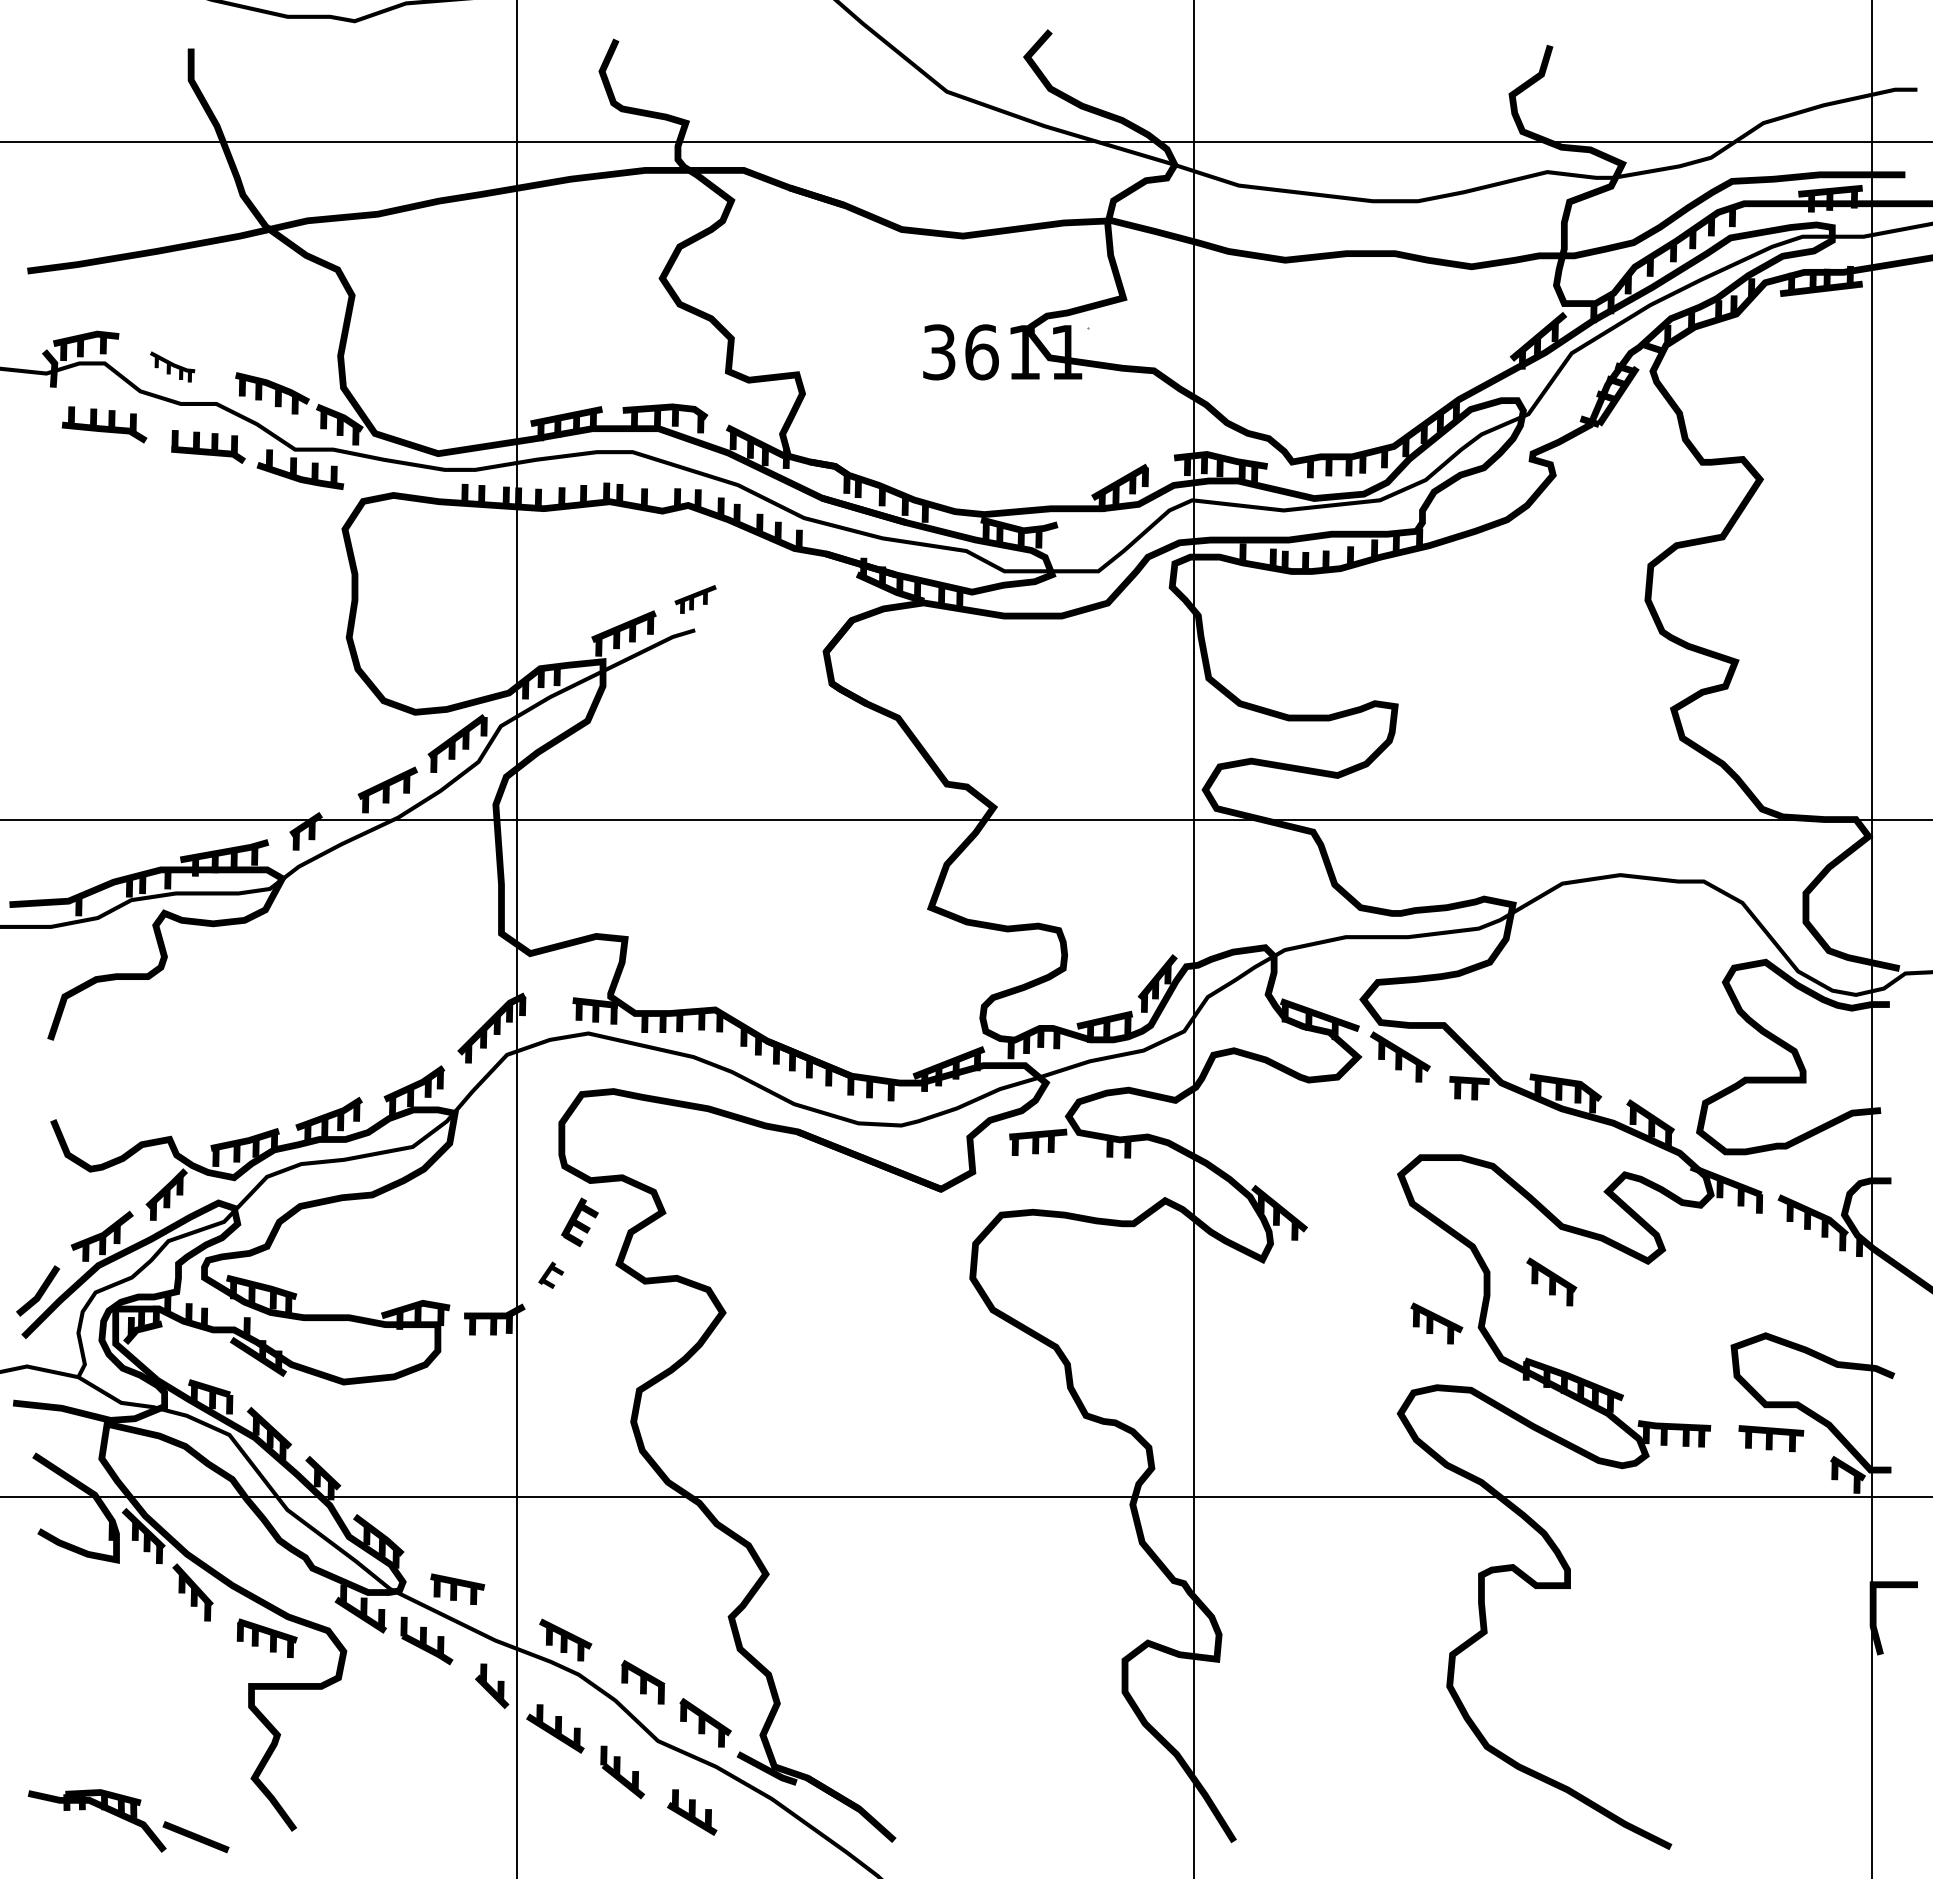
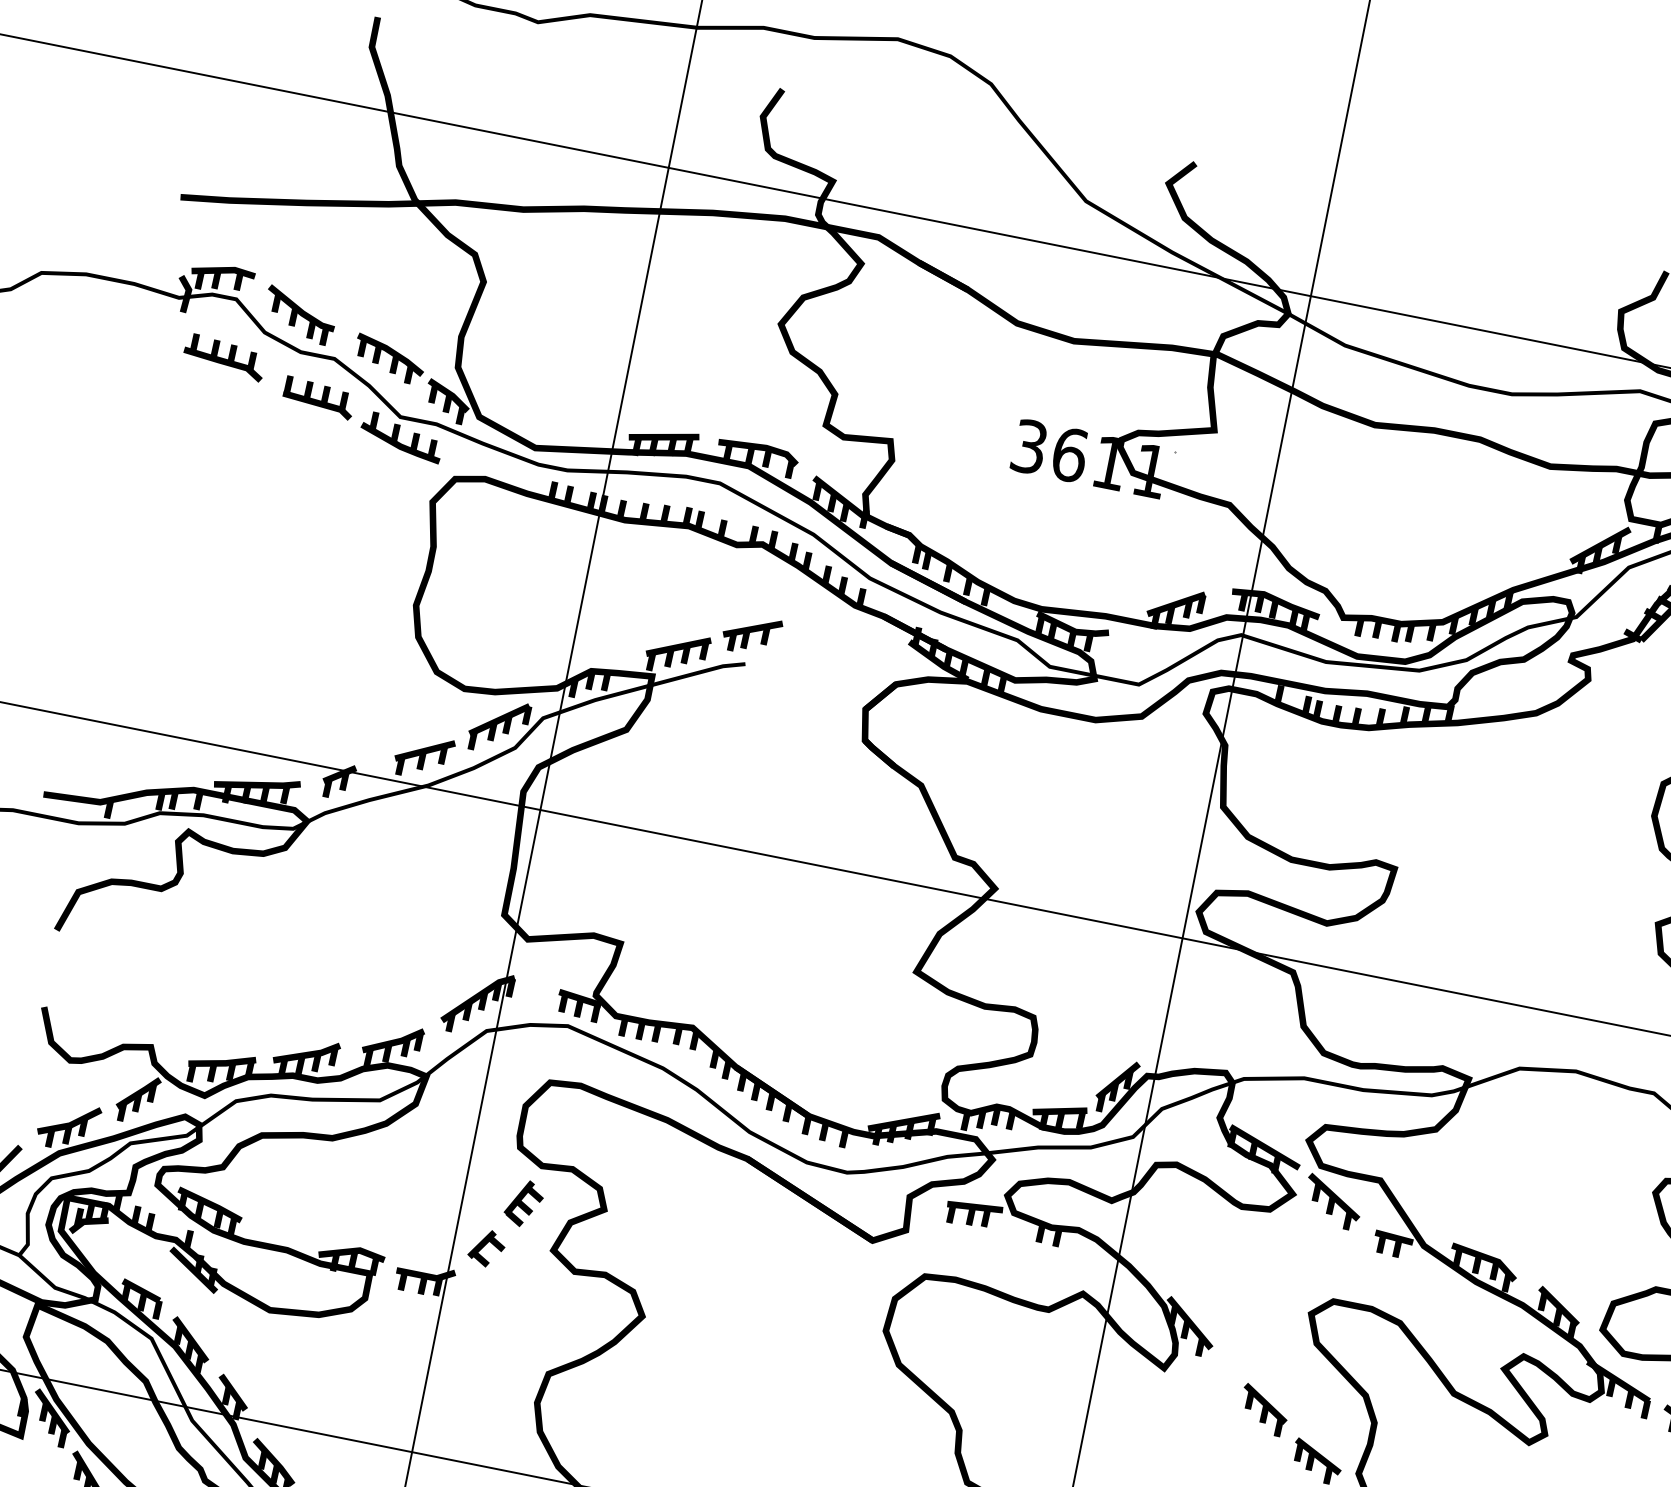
part: (172, 366) -> (299, 315), size x1.67
part: (695, 599) -> (751, 635), size x1.43
part: (550, 1274) -> (486, 1247), size x1.43
part: (1551, 1281) -> (1264, 1409), moved

